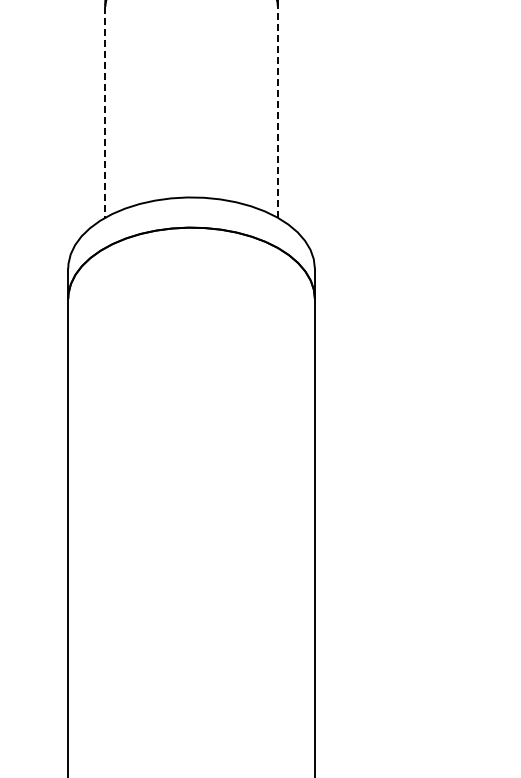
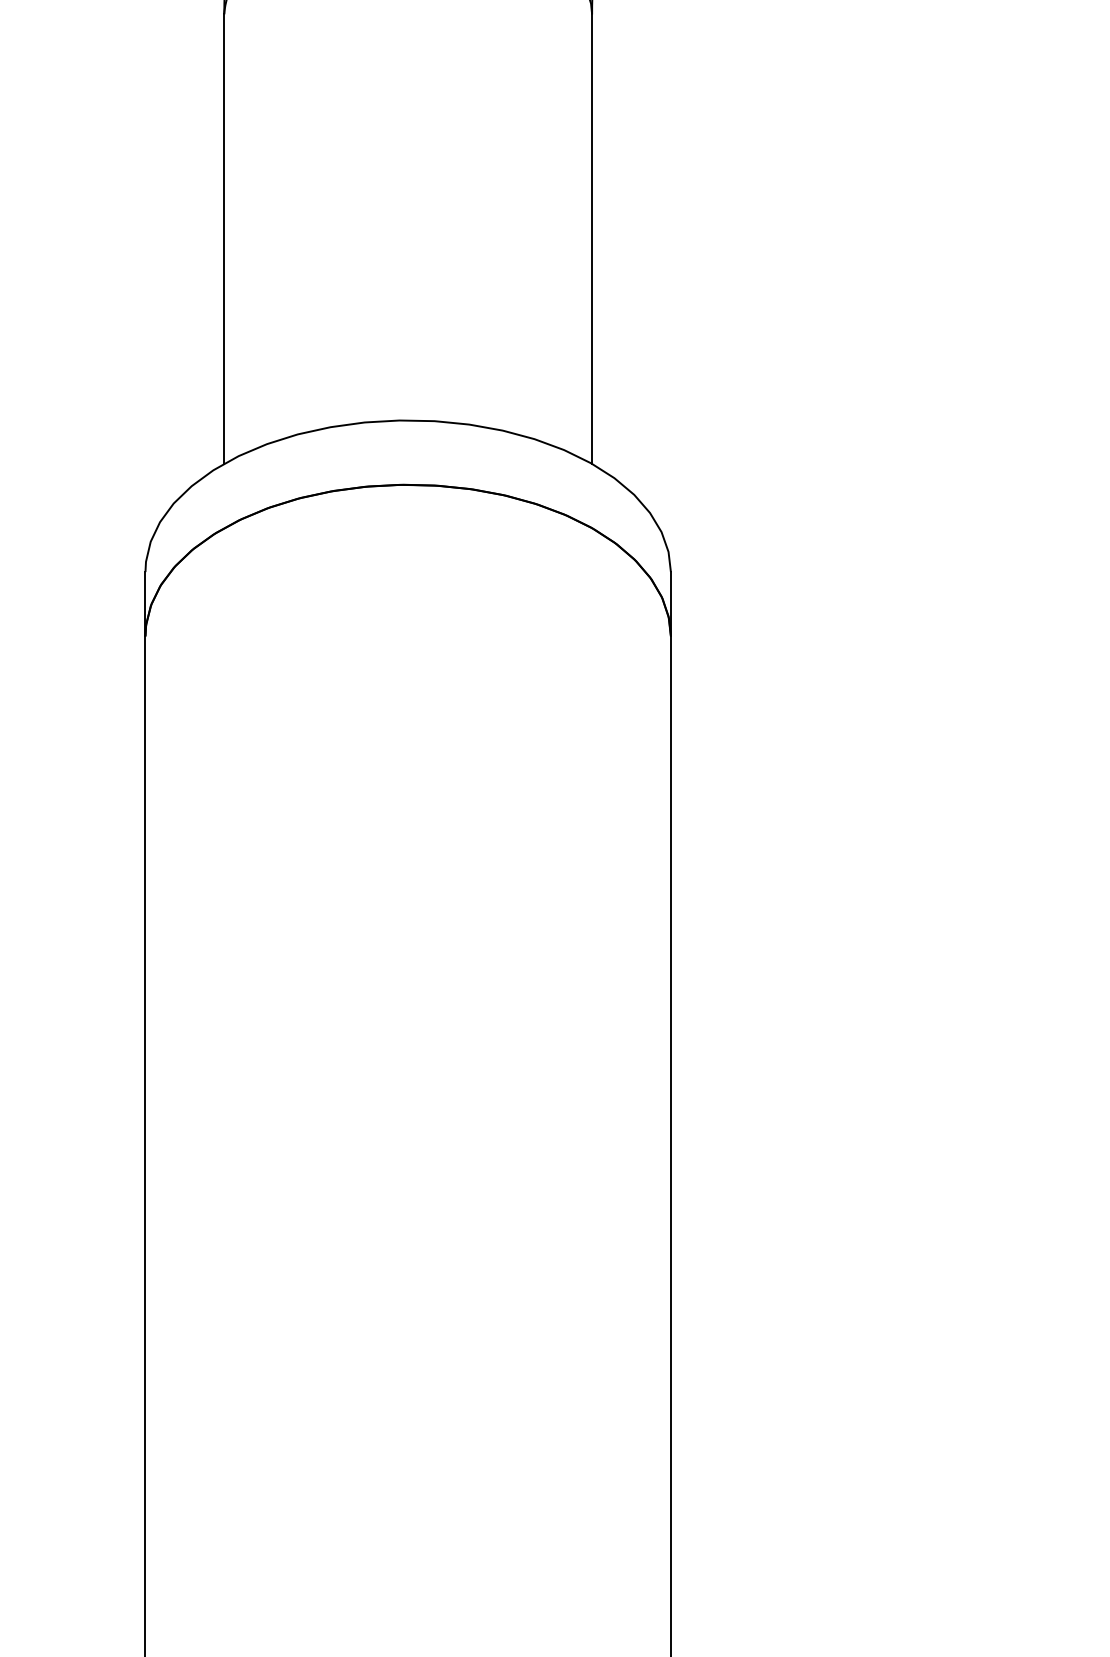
line: (277, 111) -> (591, 237), dashed -> solid
line: (105, 112) -> (224, 239), dashed -> solid

